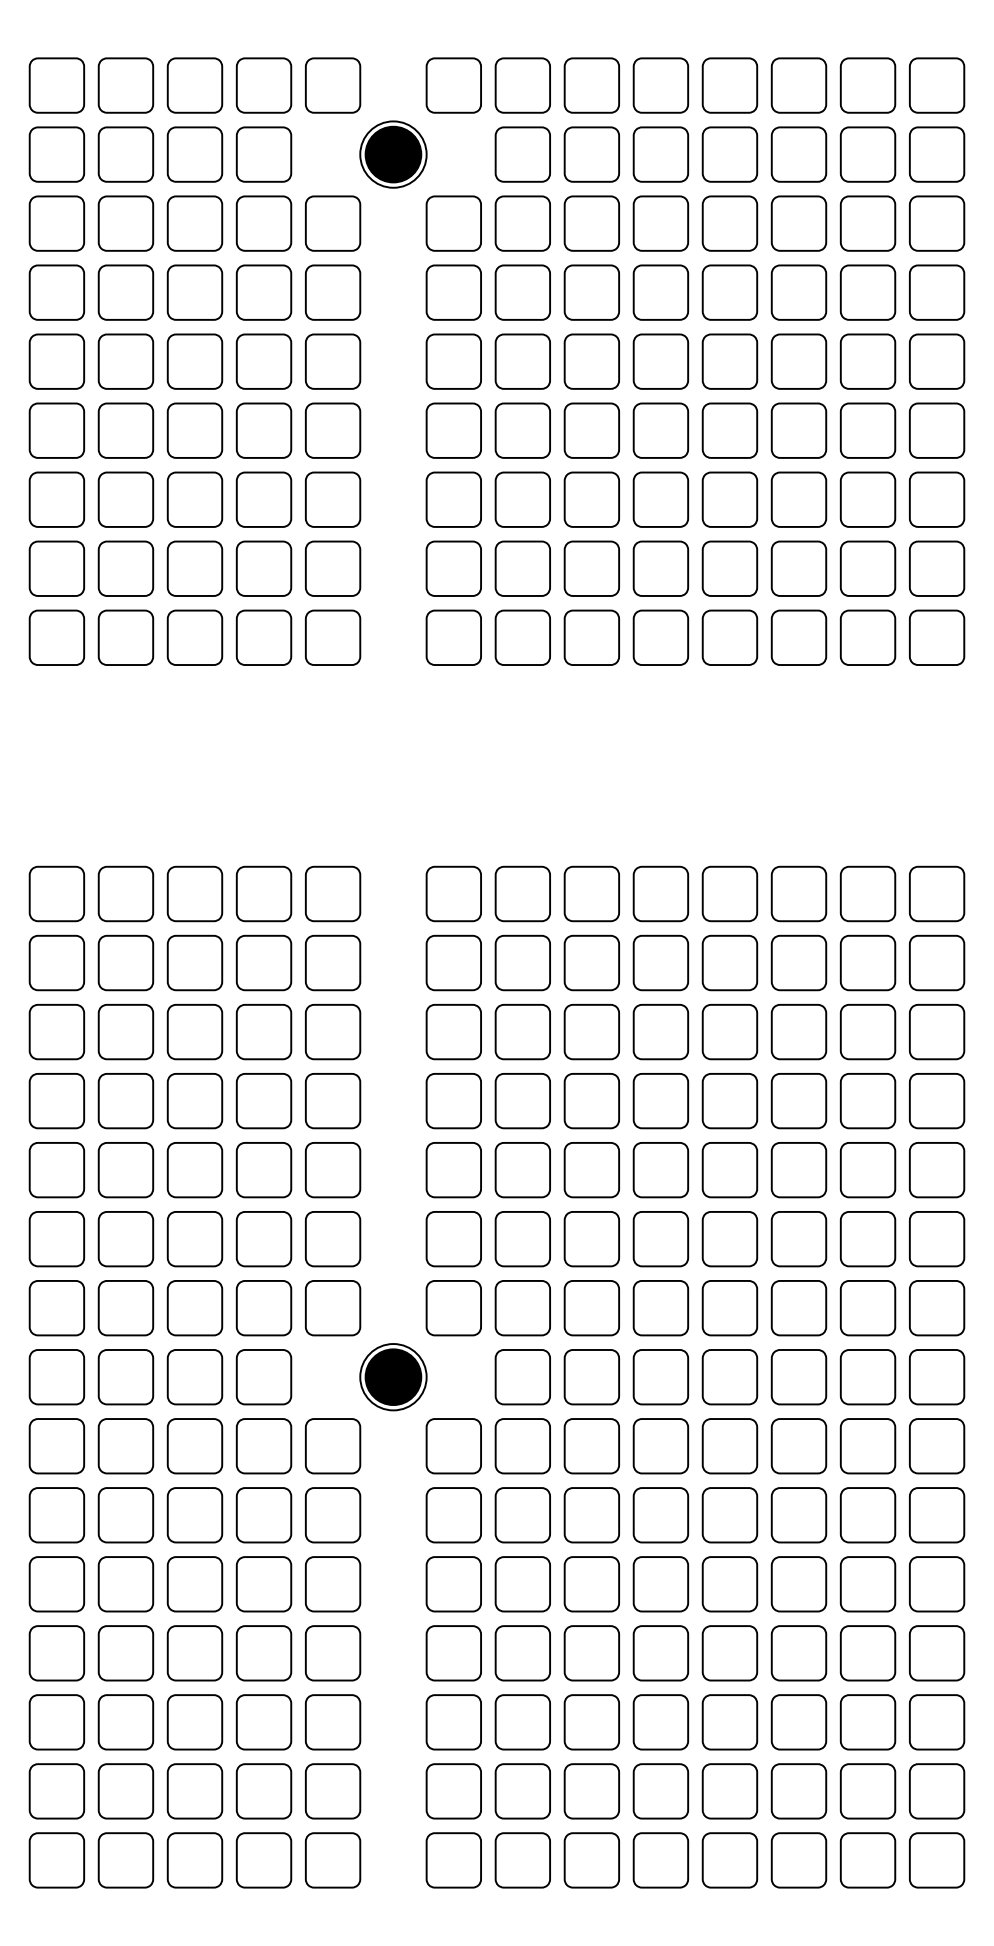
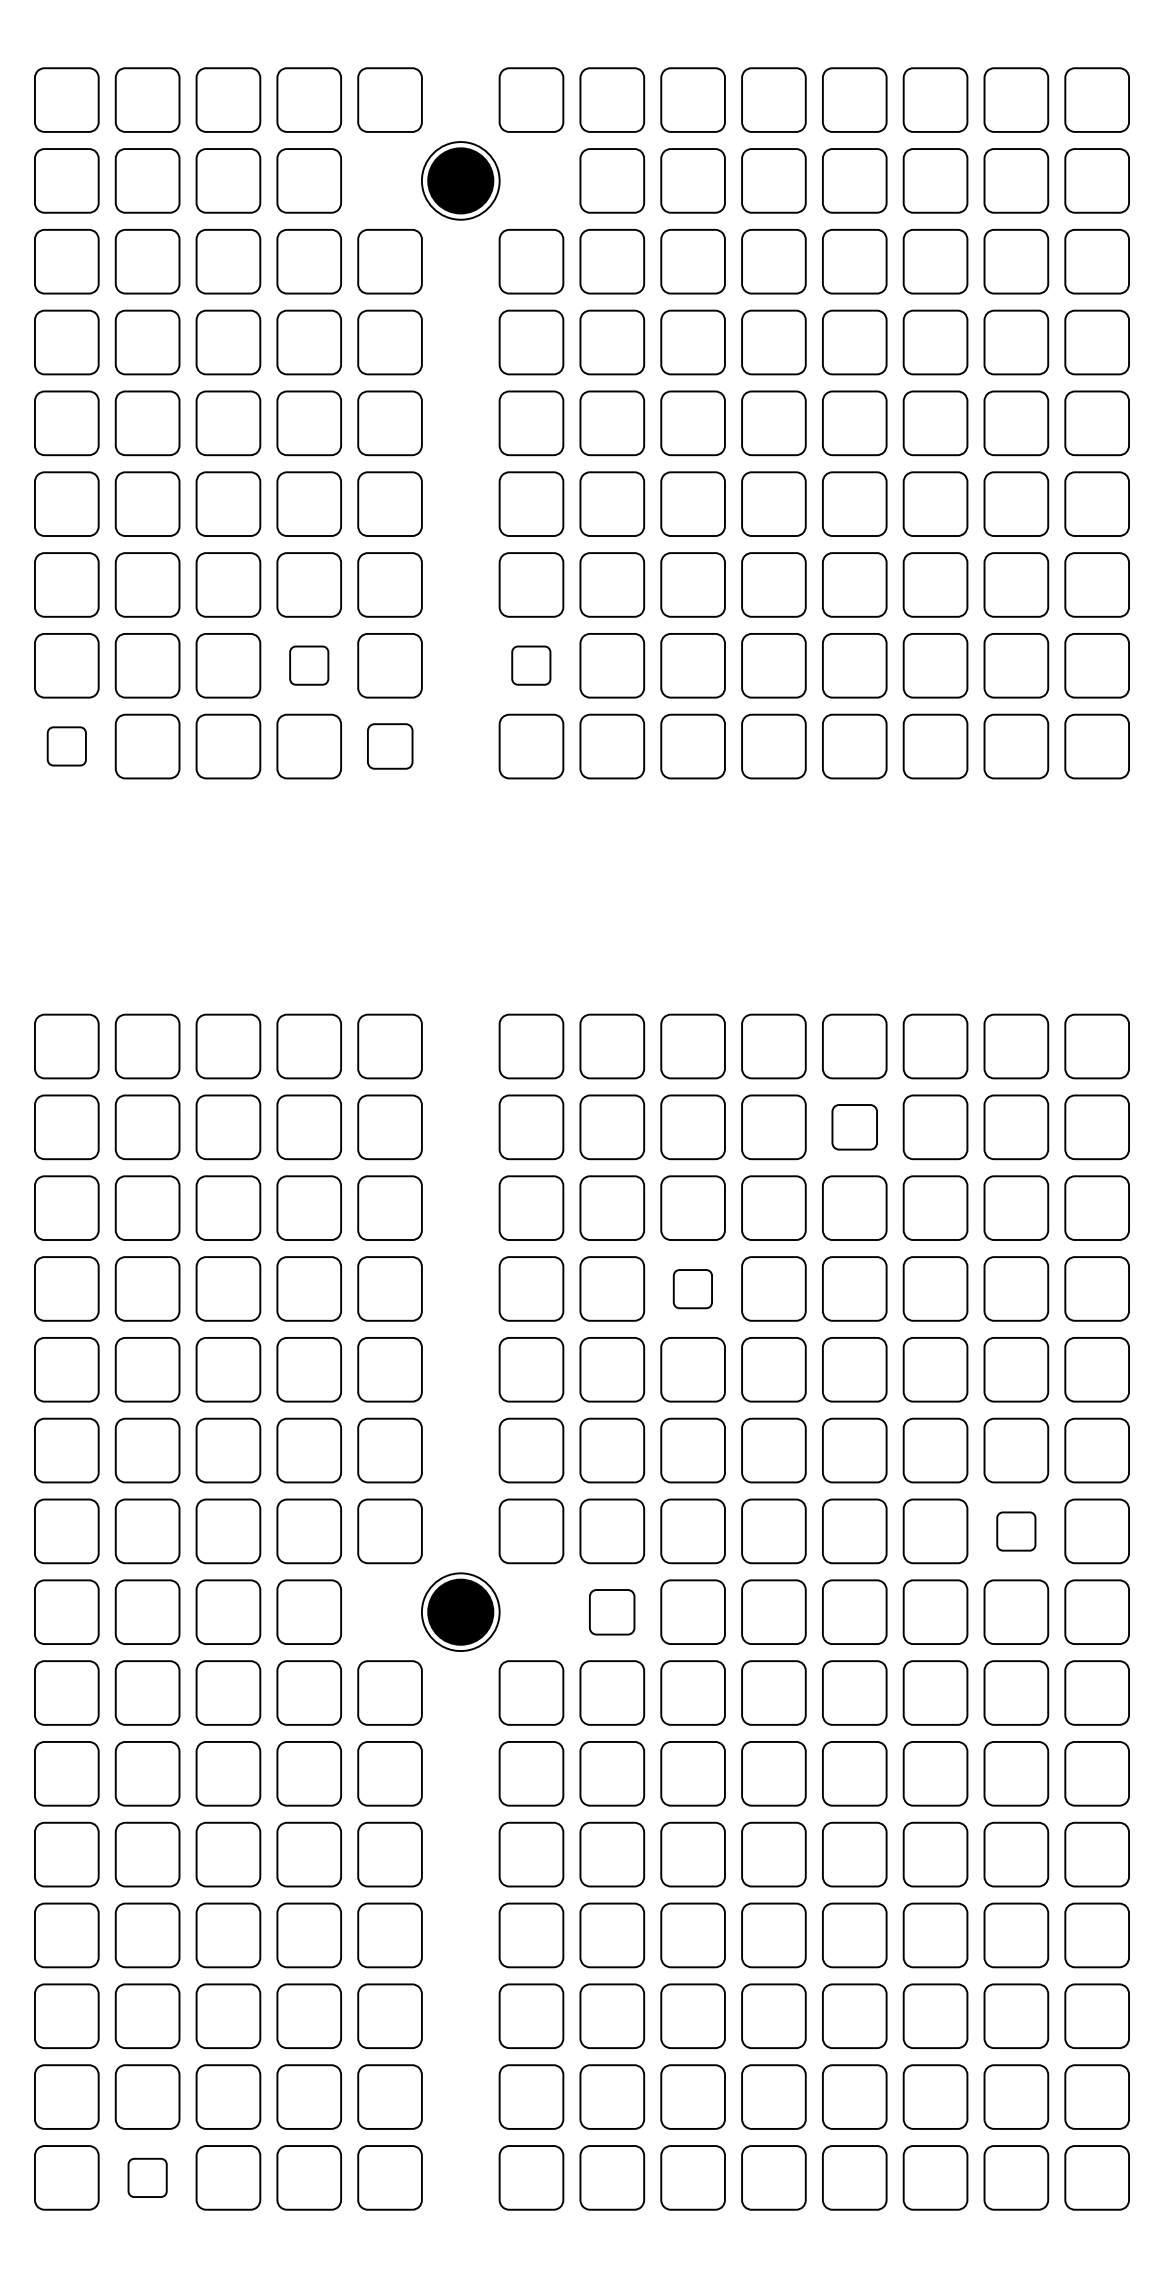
part: (263, 568) -> (308, 665), size x0.6
part: (453, 568) -> (531, 665), size x0.6
part: (56, 637) -> (66, 746), size x0.6
part: (333, 637) -> (390, 746), size x0.7
part: (729, 962) -> (854, 1126), size x0.7
part: (591, 1101) -> (692, 1289), size x0.6
part: (867, 1308) -> (1015, 1531), size x0.6
part: (522, 1377) -> (611, 1612), size x0.7
part: (125, 1860) -> (147, 2177), size x0.6

